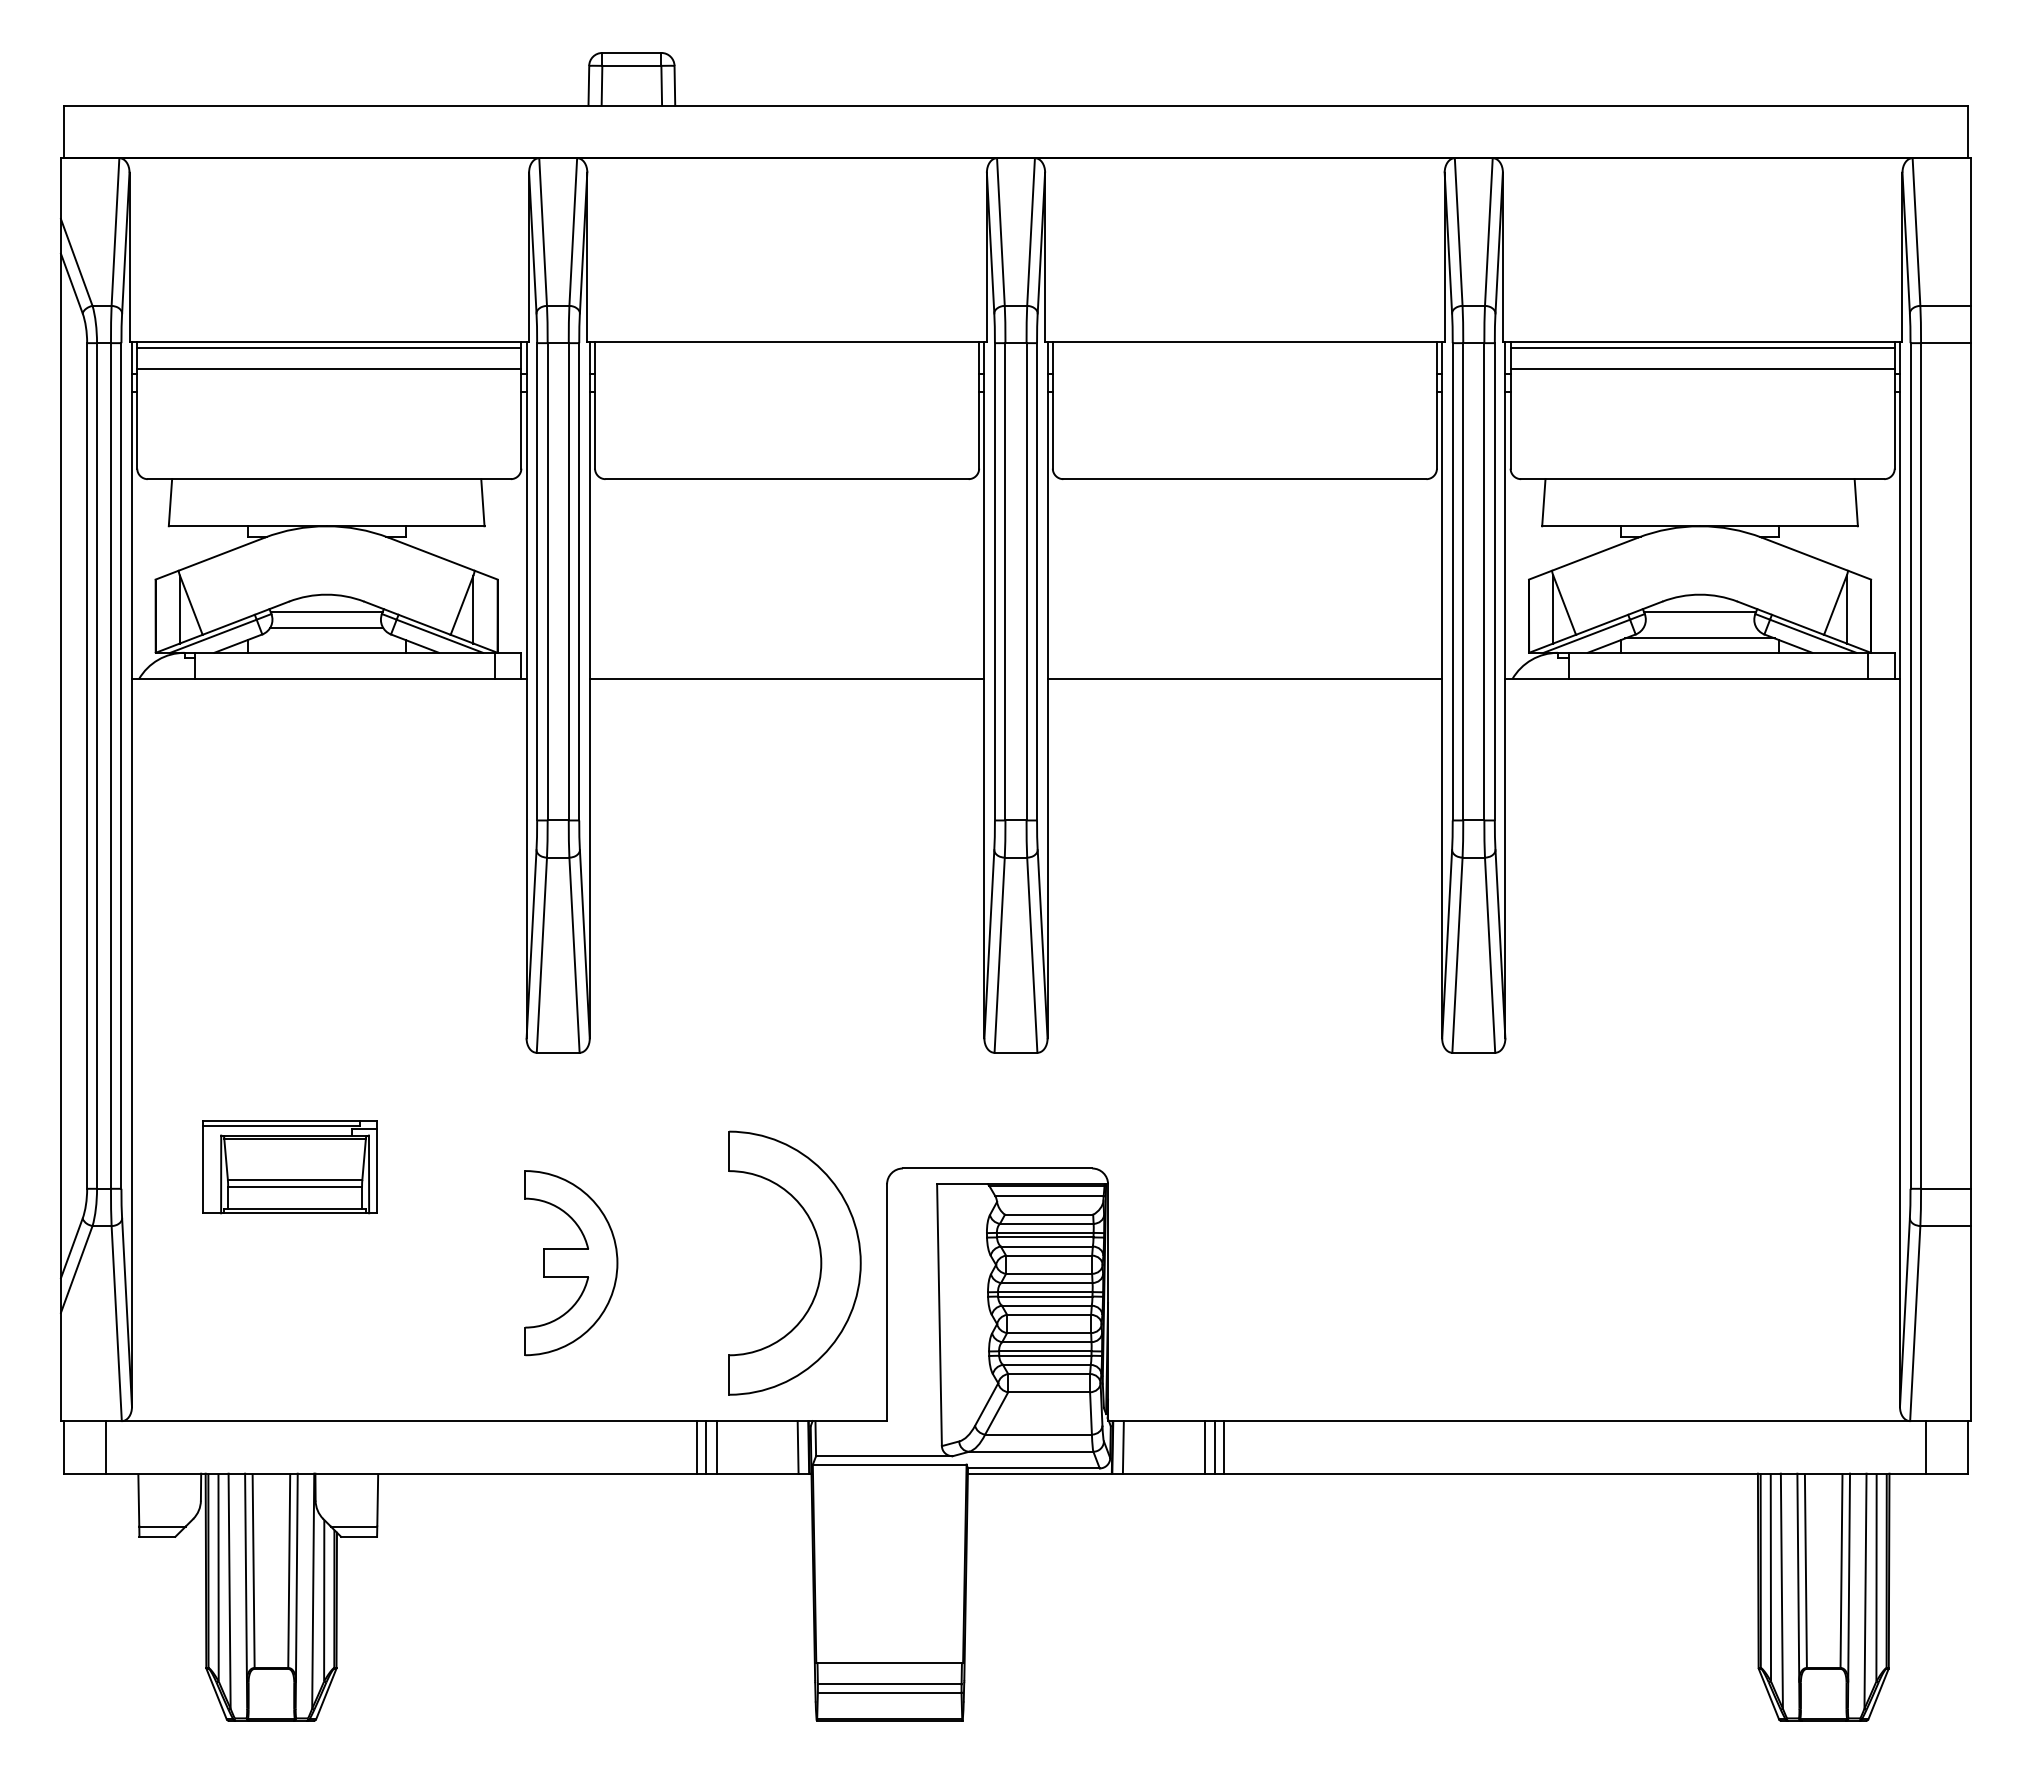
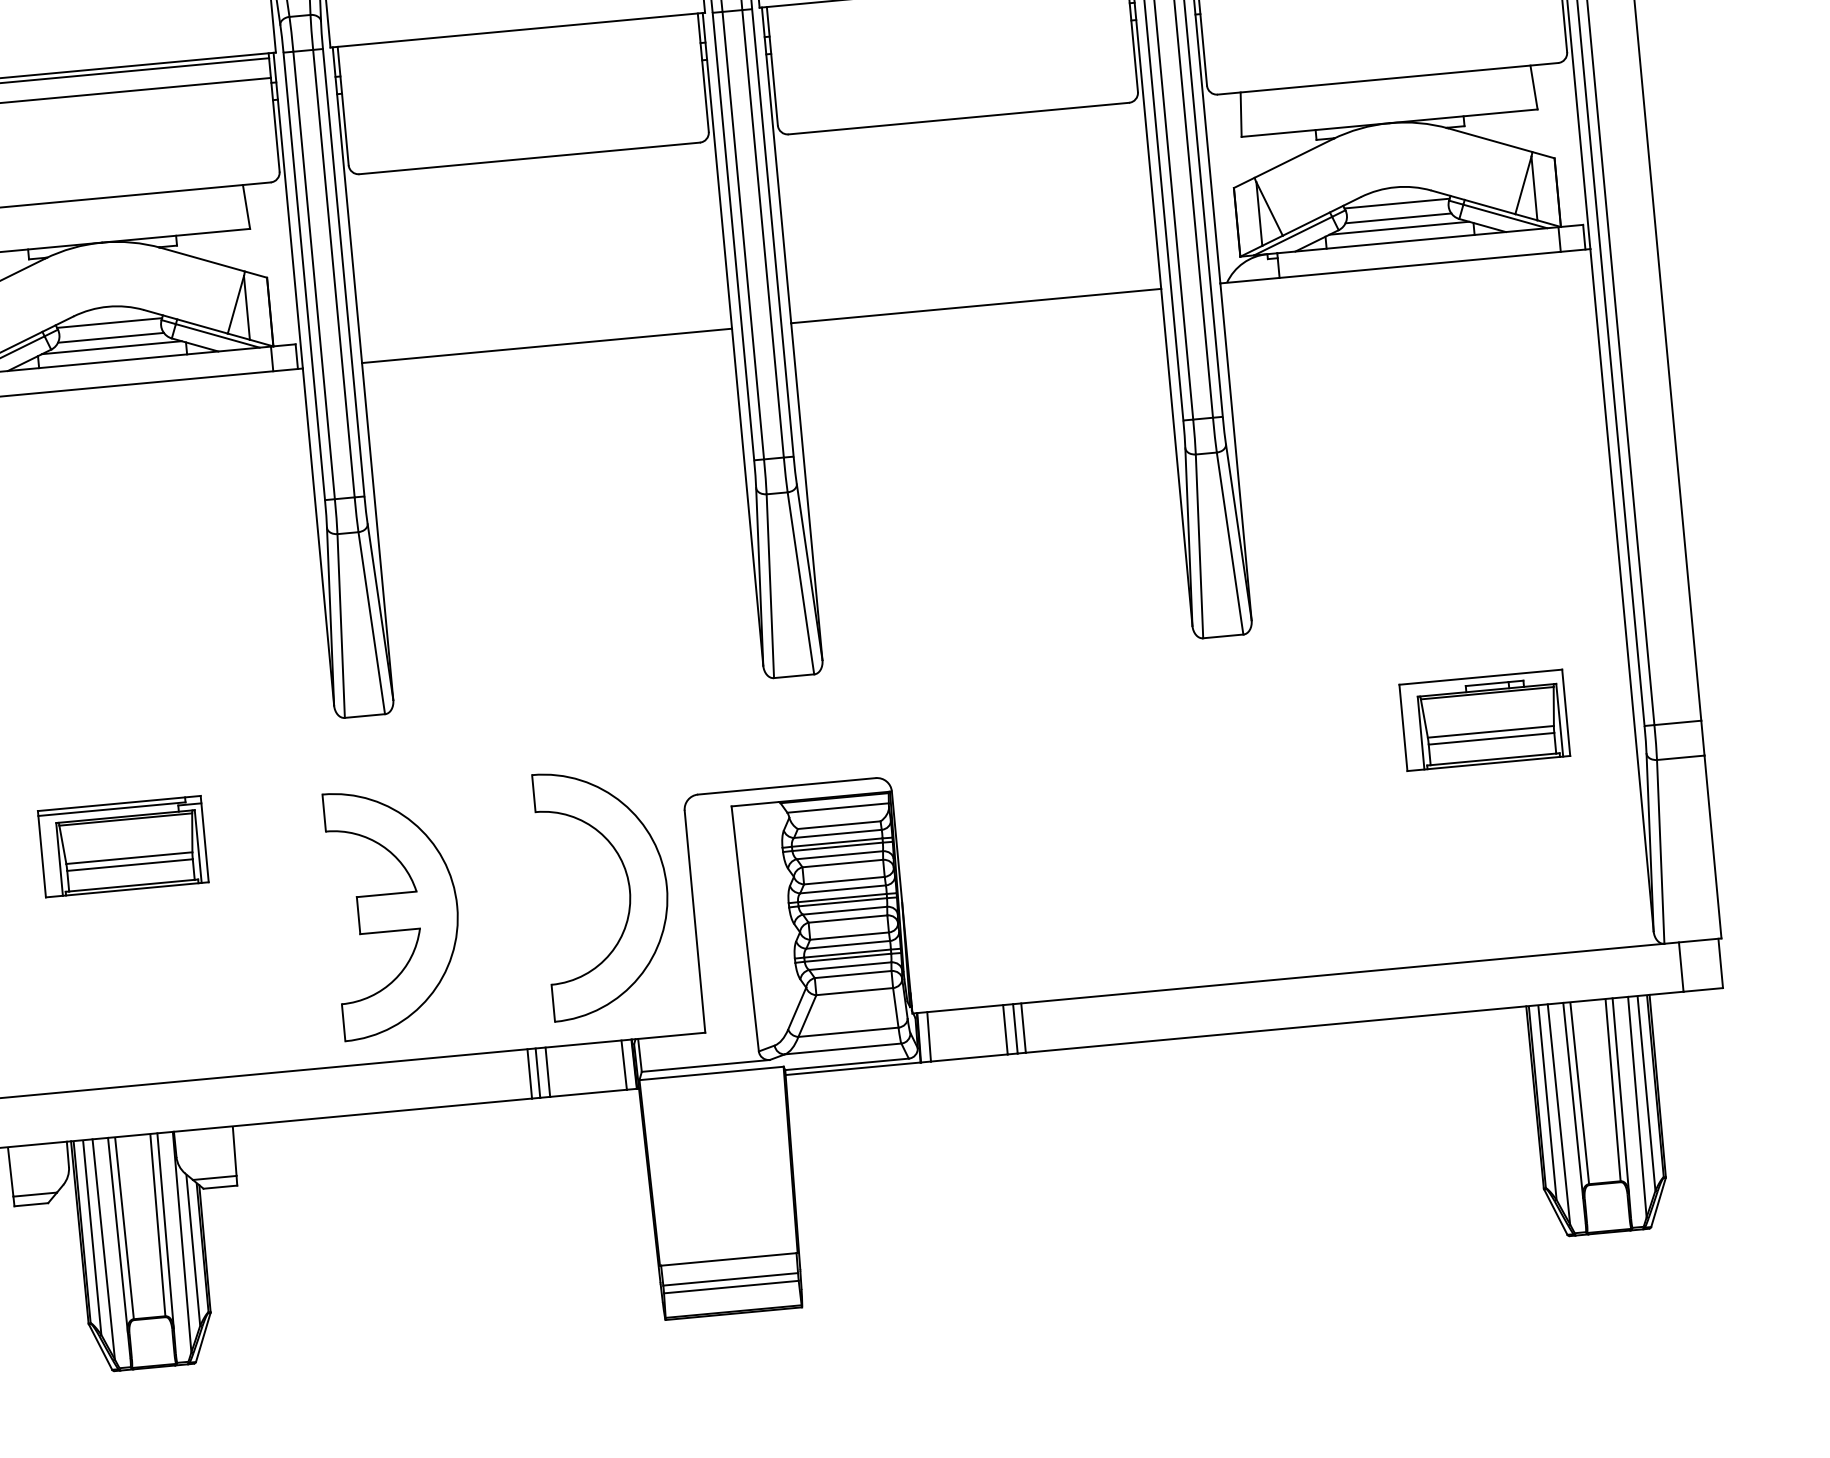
line: (1699, 627) -> (1397, 218), added
line: (326, 638) -> (111, 347), added
part: (1741, 1167) -> (1484, 720), added
part: (571, 1262) -> (395, 911), size x1.43

